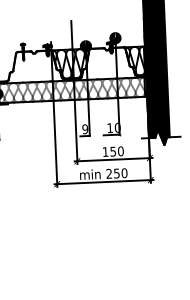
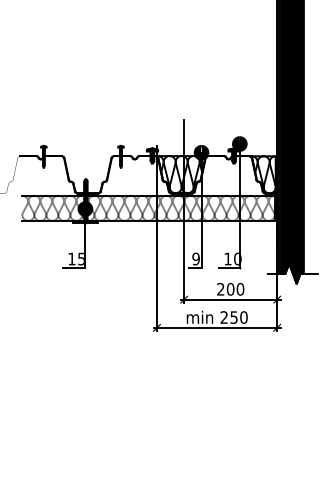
text: (109, 151) -> (225, 288), 150 -> 200

